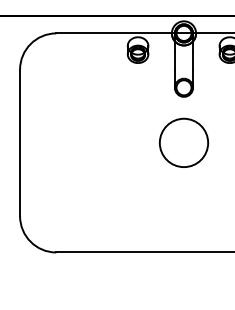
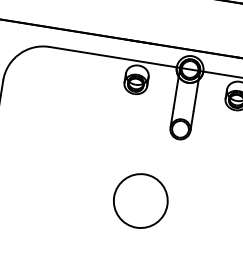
circle: (184, 142) -> (141, 200), moved

